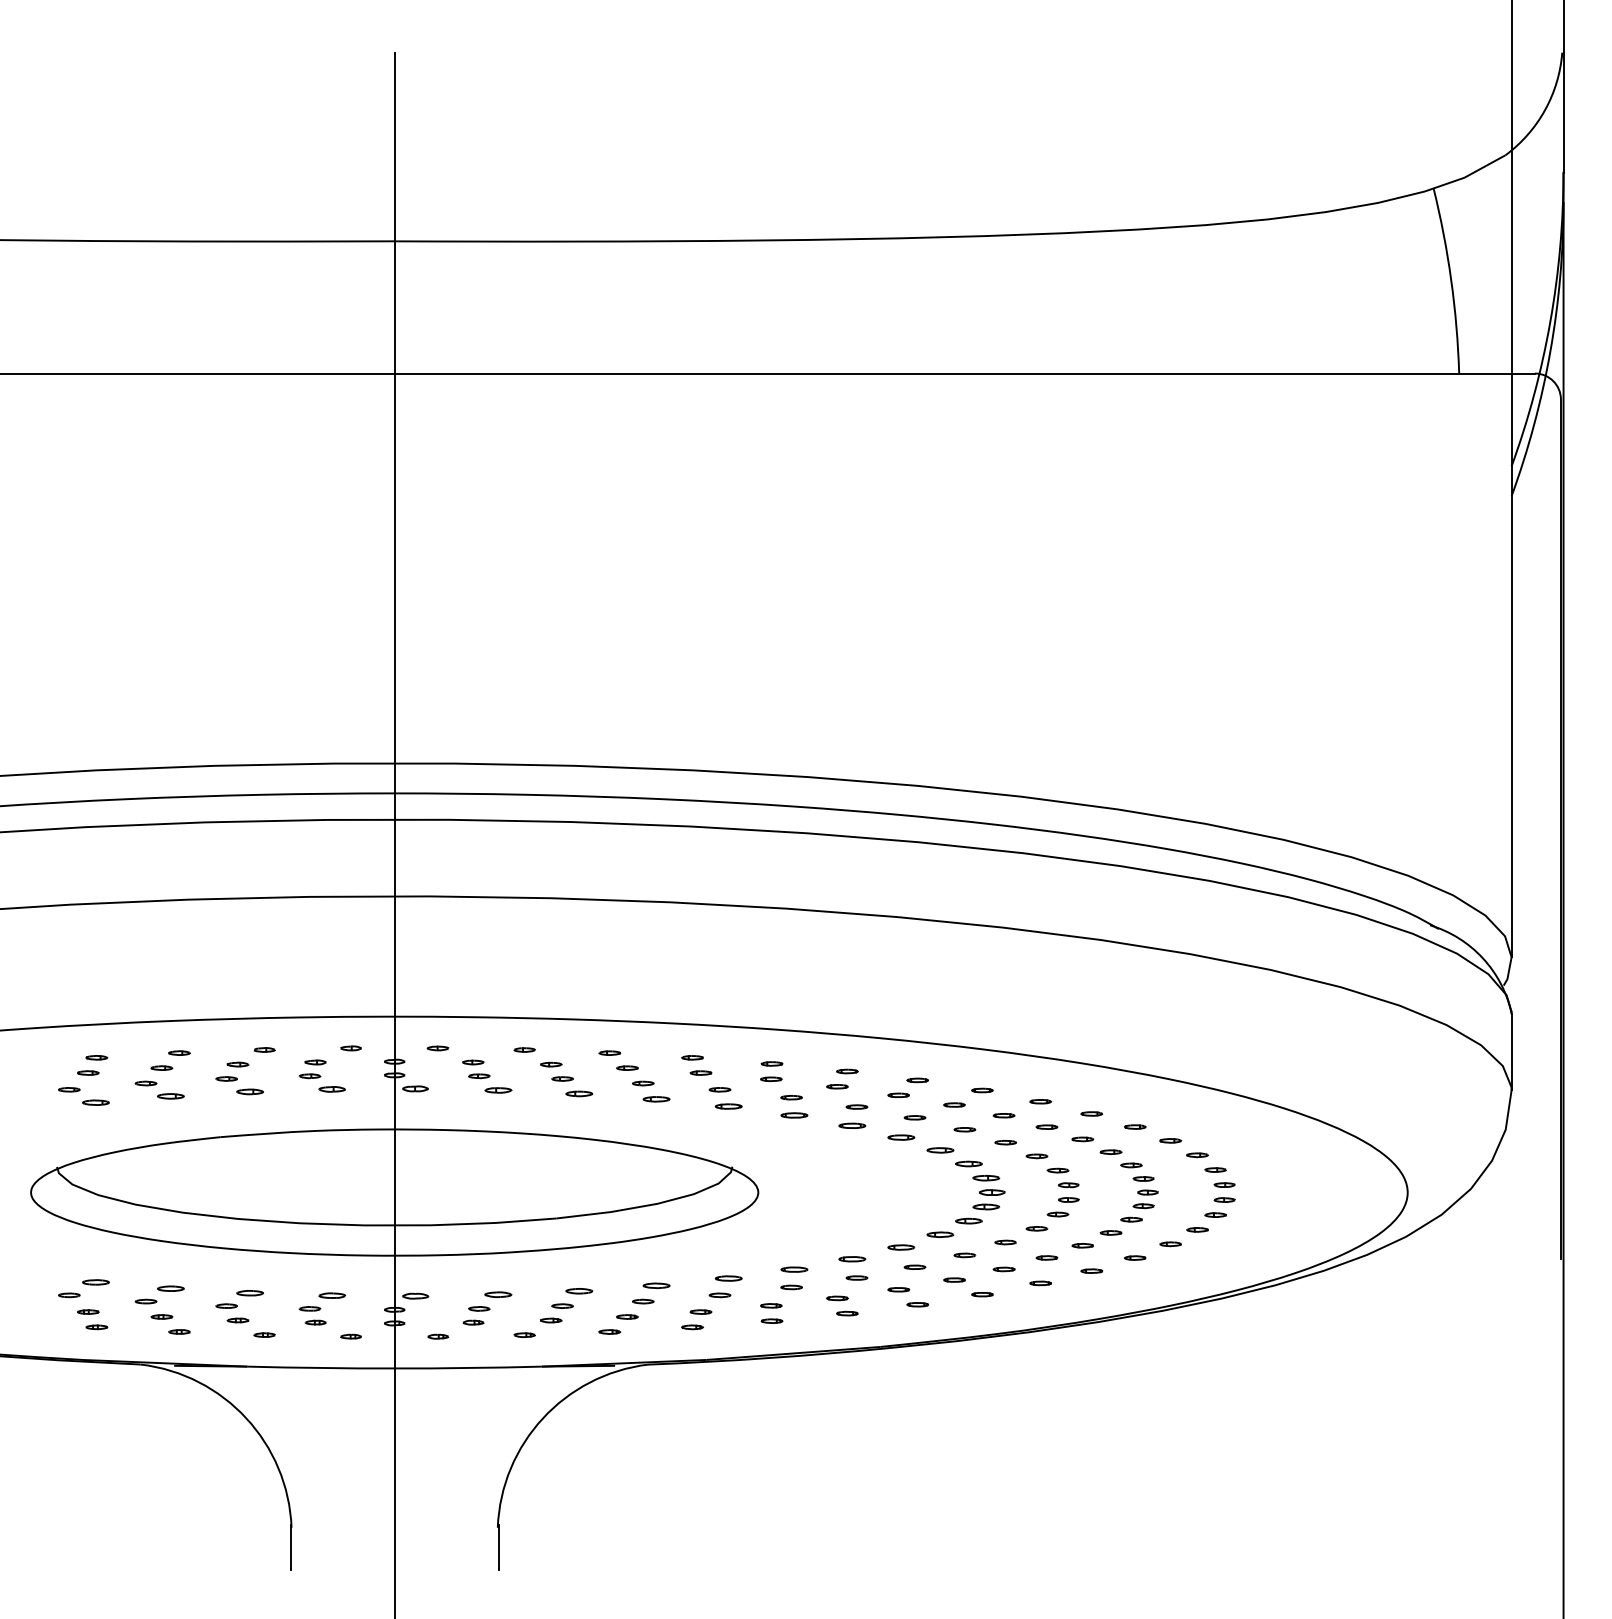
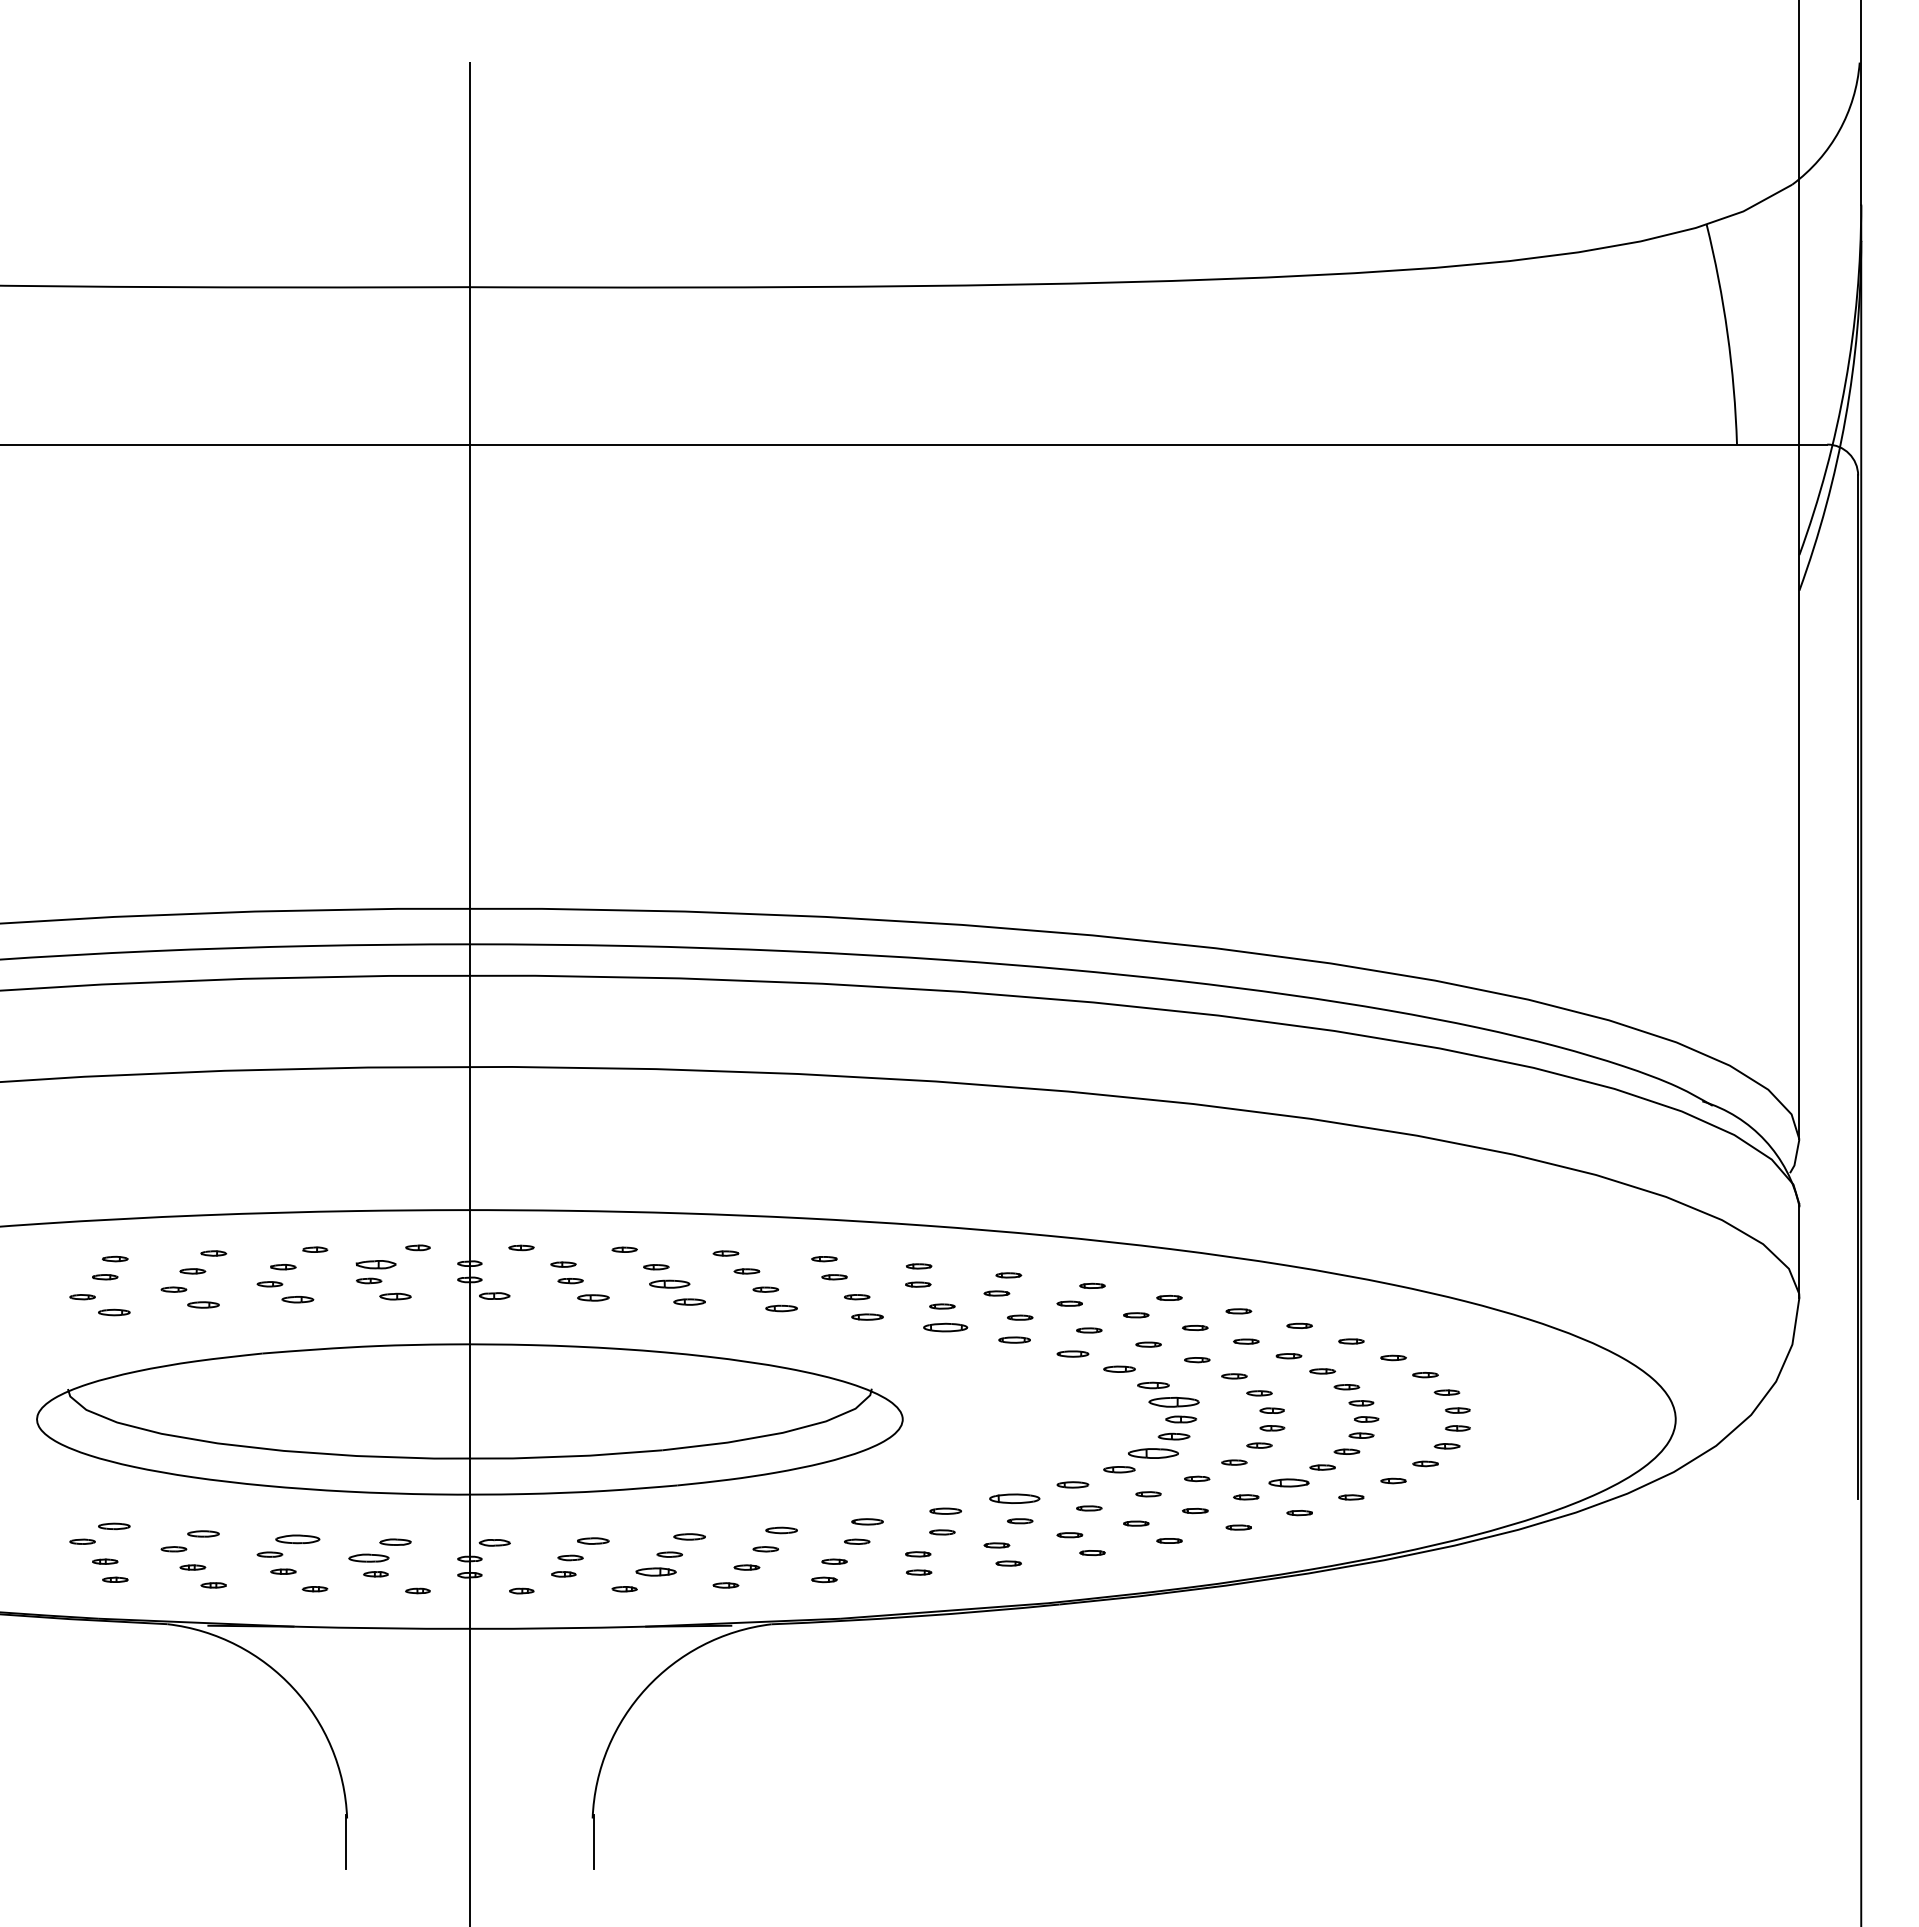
part: (315, 1062) -> (375, 1264), size x1.6
part: (562, 1079) -> (669, 1284), size x1.6
part: (794, 1115) -> (945, 1327), size x1.4
part: (985, 1178) -> (1173, 1402), size x1.6
part: (968, 1221) -> (1153, 1453), size x1.6
part: (1082, 1245) -> (1288, 1482), size x1.6
part: (852, 1258) -> (1014, 1498), size x1.6
part: (249, 1292) -> (297, 1538), size x1.4
part: (310, 1308) -> (369, 1557), size x1.6
part: (551, 1320) -> (656, 1571), size x1.6

